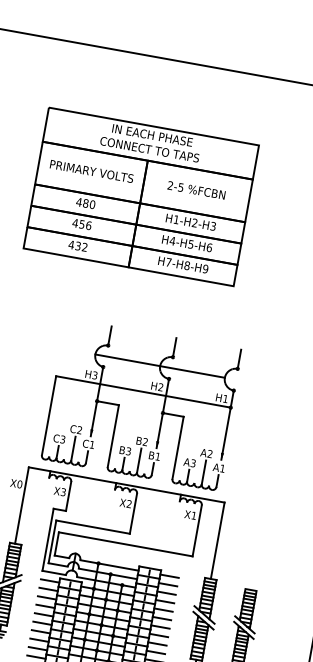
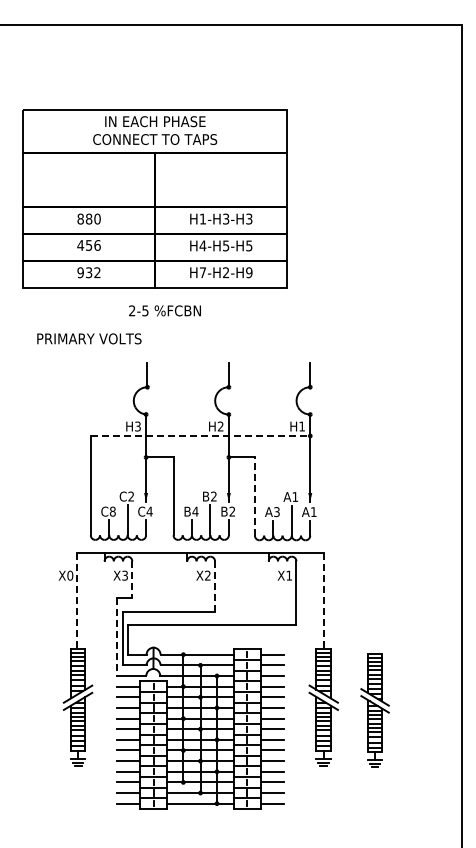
text: (91, 171) -> (89, 338), moved
text: (196, 189) -> (164, 310), moved
text: (79, 201) -> (80, 218), 480 -> 880
text: (195, 223) -> (226, 219), H1-H2-H3 -> H1-H3-H3
text: (71, 244) -> (80, 272), 432 -> 932
text: (209, 247) -> (249, 245), H4-H5-H6 -> H4-H5-H5
text: (187, 265) -> (226, 272), H7-H8-H9 -> H7-H2-H9
line: (159, 365) -> (214, 400), removed
line: (143, 391) -> (200, 435), solid -> dashed
text: (62, 439) -> (112, 511), C3 -> C8
text: (92, 444) -> (149, 511), C1 -> C4
line: (177, 447) -> (254, 496), solid -> dashed
text: (128, 451) -> (195, 511), B3 -> B4
text: (209, 453) -> (294, 496), A2 -> A1
text: (157, 456) -> (231, 511), B1 -> B2
line: (68, 497) -> (132, 580), solid -> dashed
line: (21, 505) -> (77, 601), solid -> dashed
line: (133, 513) -> (215, 586), solid -> dashed
line: (47, 540) -> (116, 637), solid -> dashed
line: (217, 541) -> (323, 601), solid -> dashed

